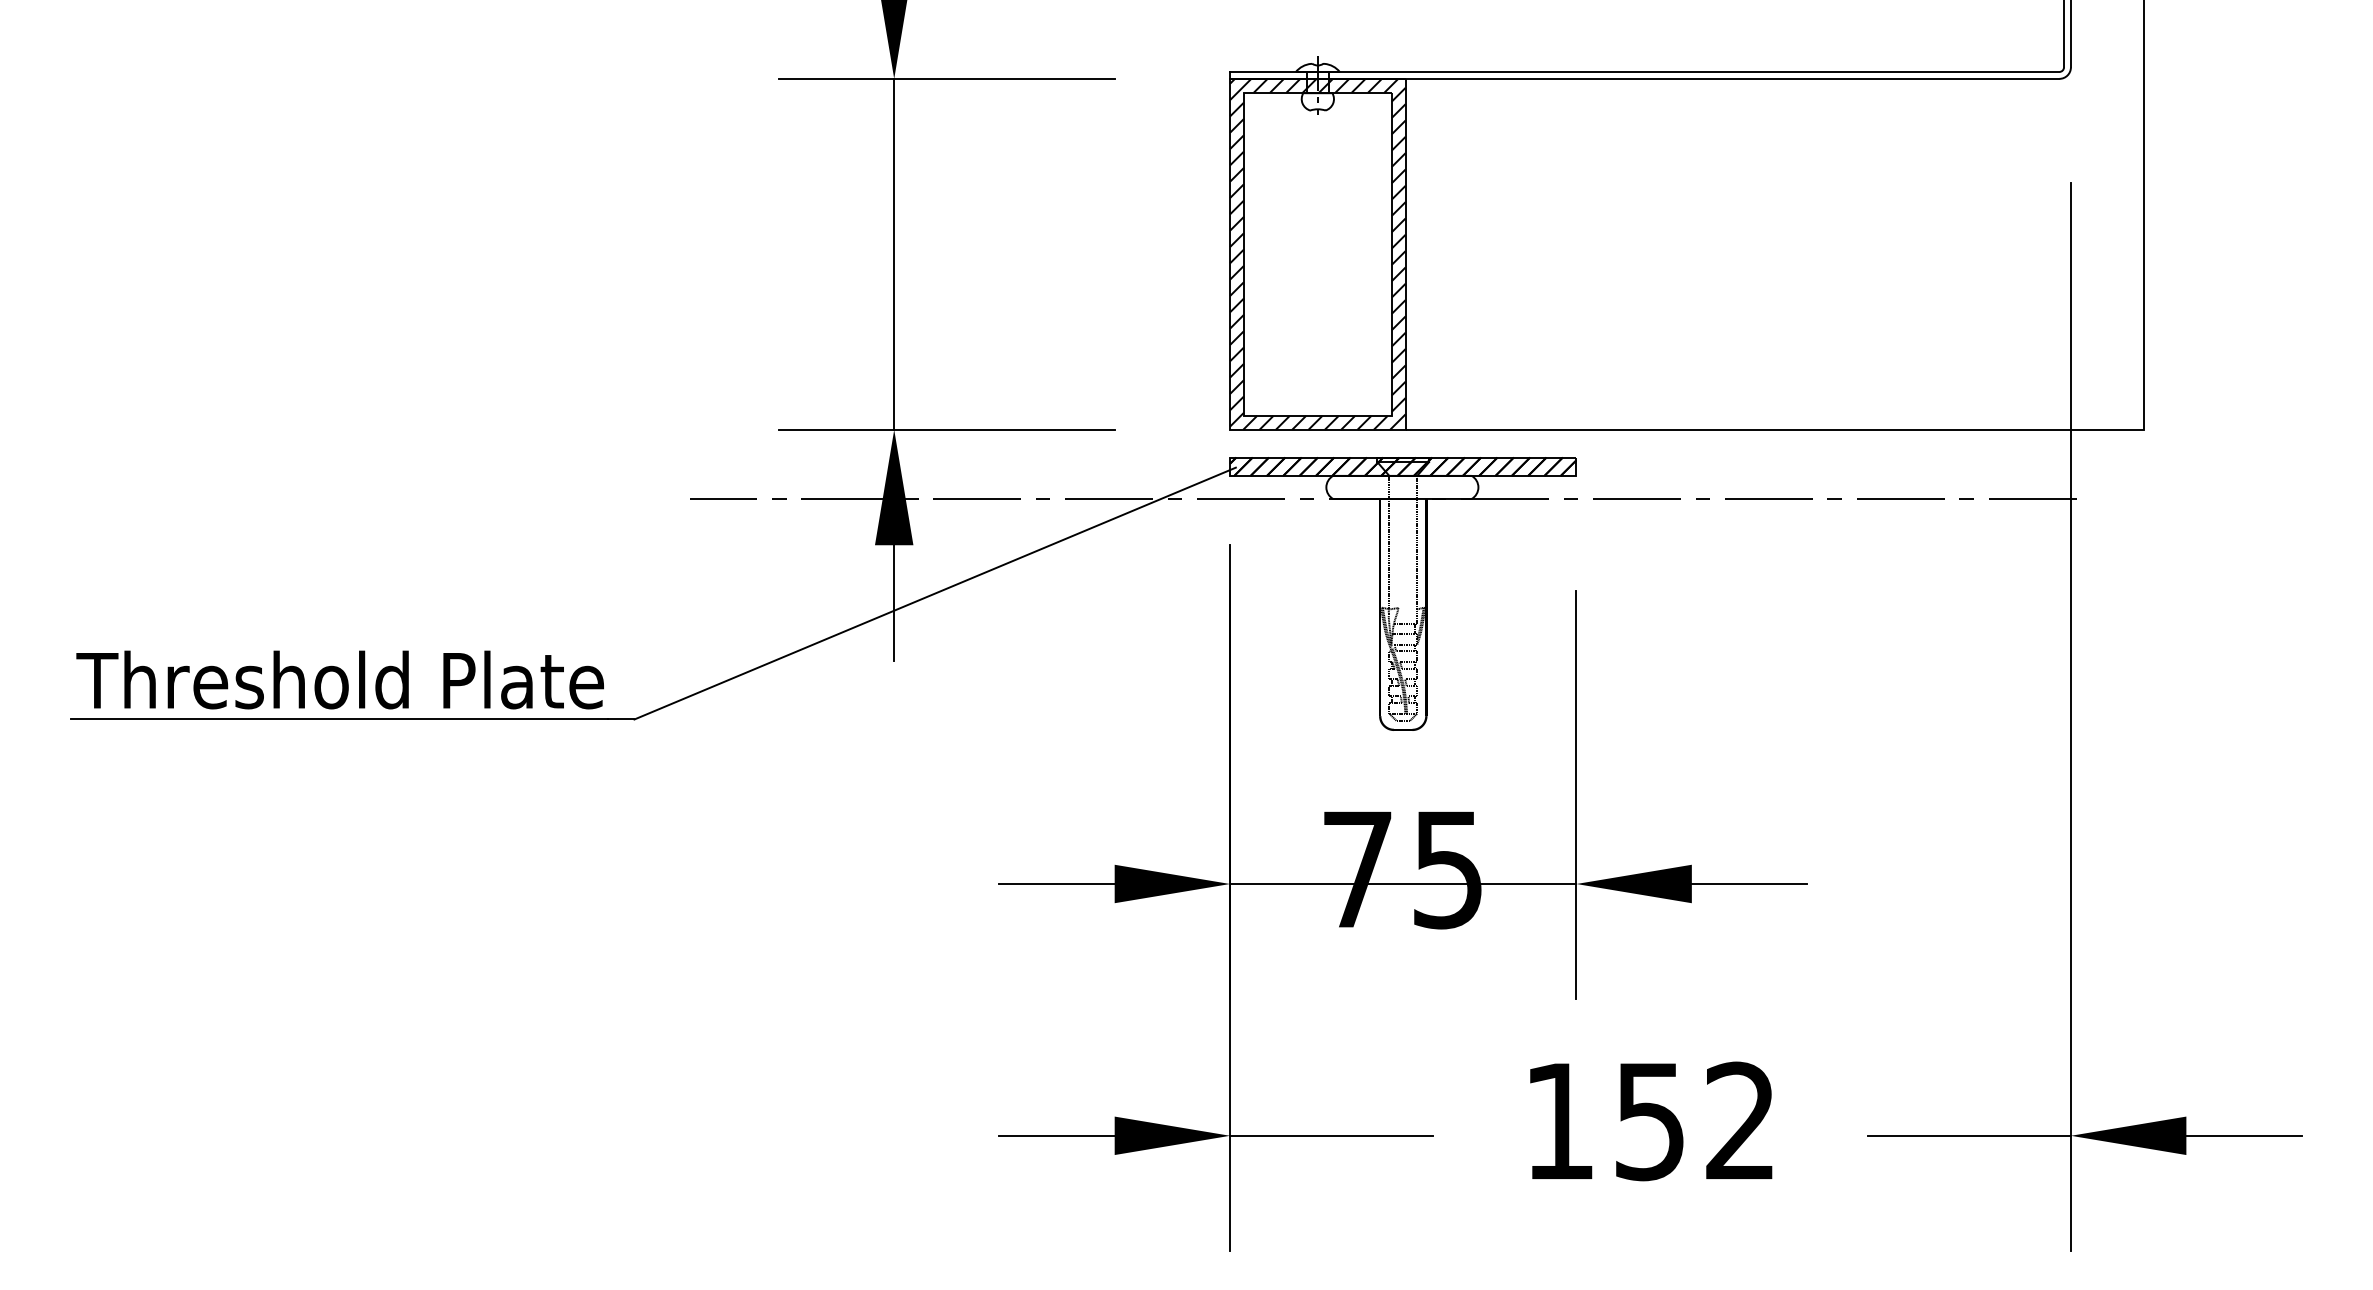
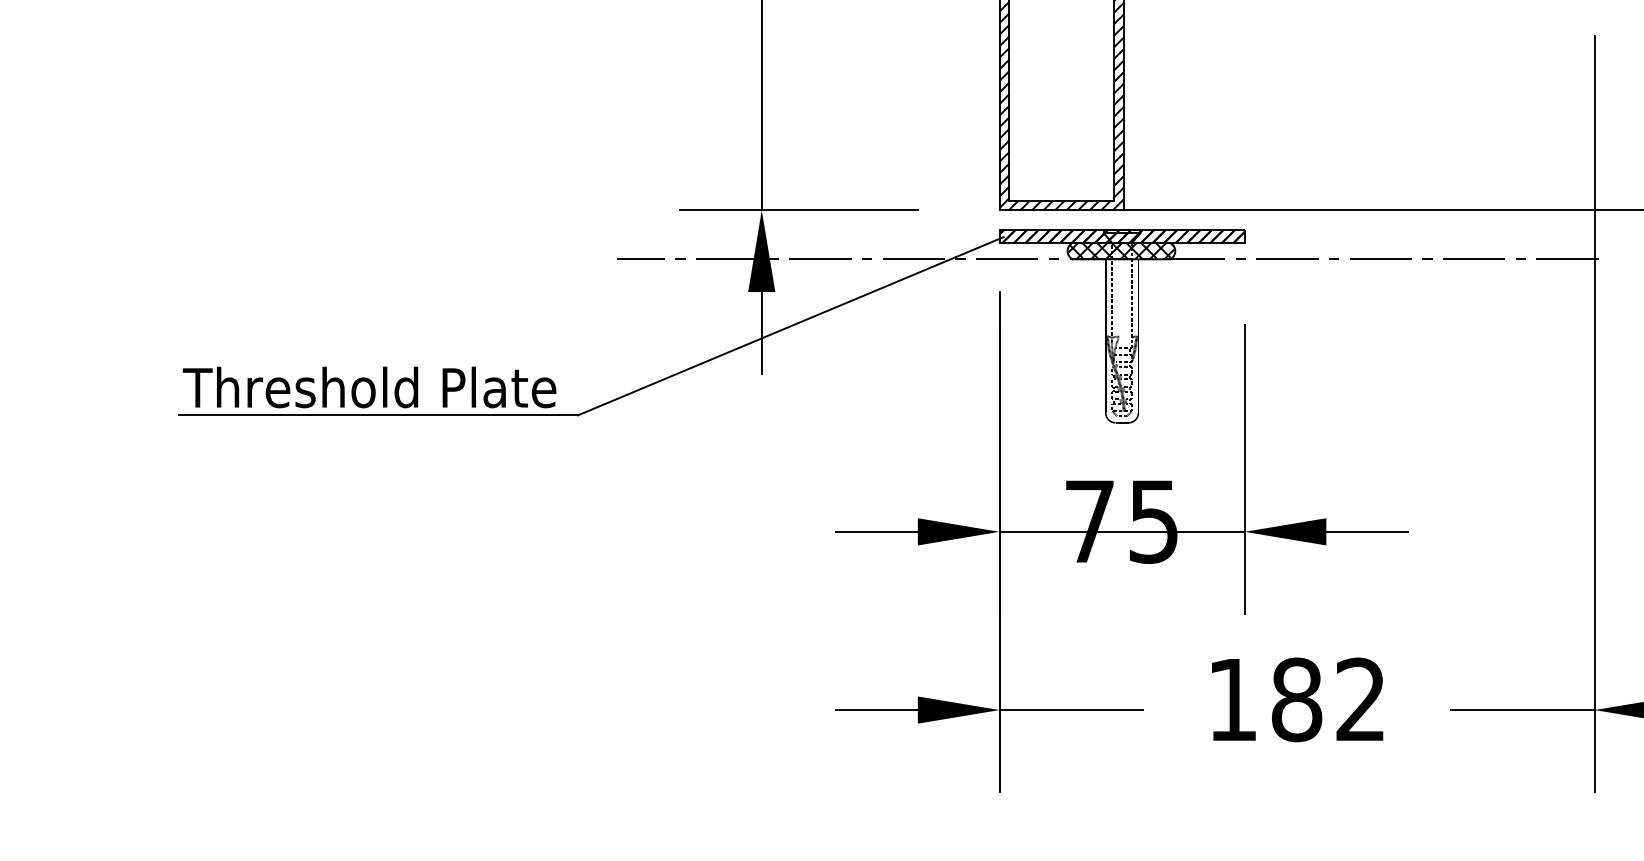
hatch: (1402, 486) -> (1121, 250), added
text: (1650, 1121) -> (1297, 699), 152 -> 182

